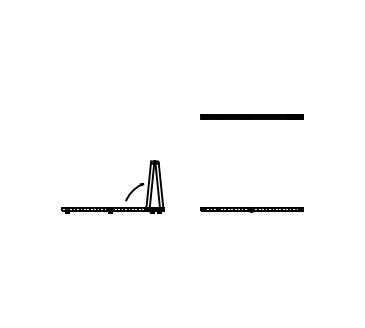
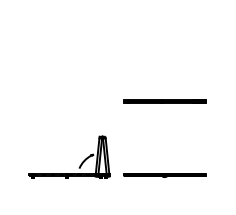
part: (126, 197) -> (79, 165), moved

